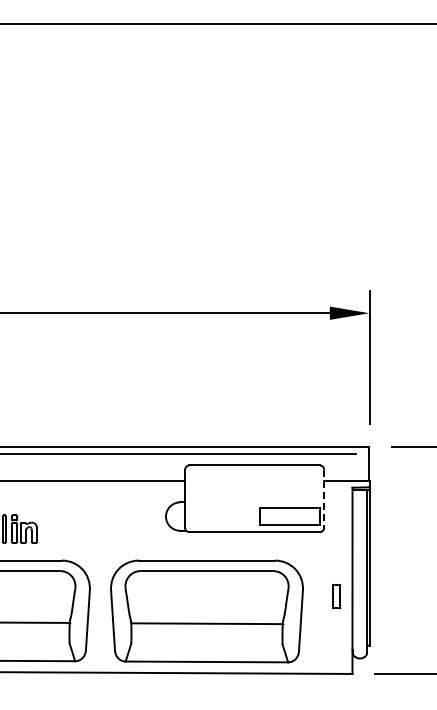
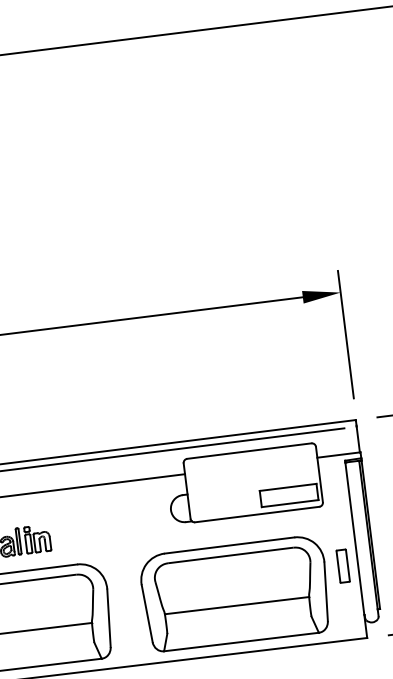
line: (324, 499) -> (319, 475), dashed -> solid
part: (336, 596) -> (342, 566), size x1.43
part: (206, 611) -> (235, 594), moved

